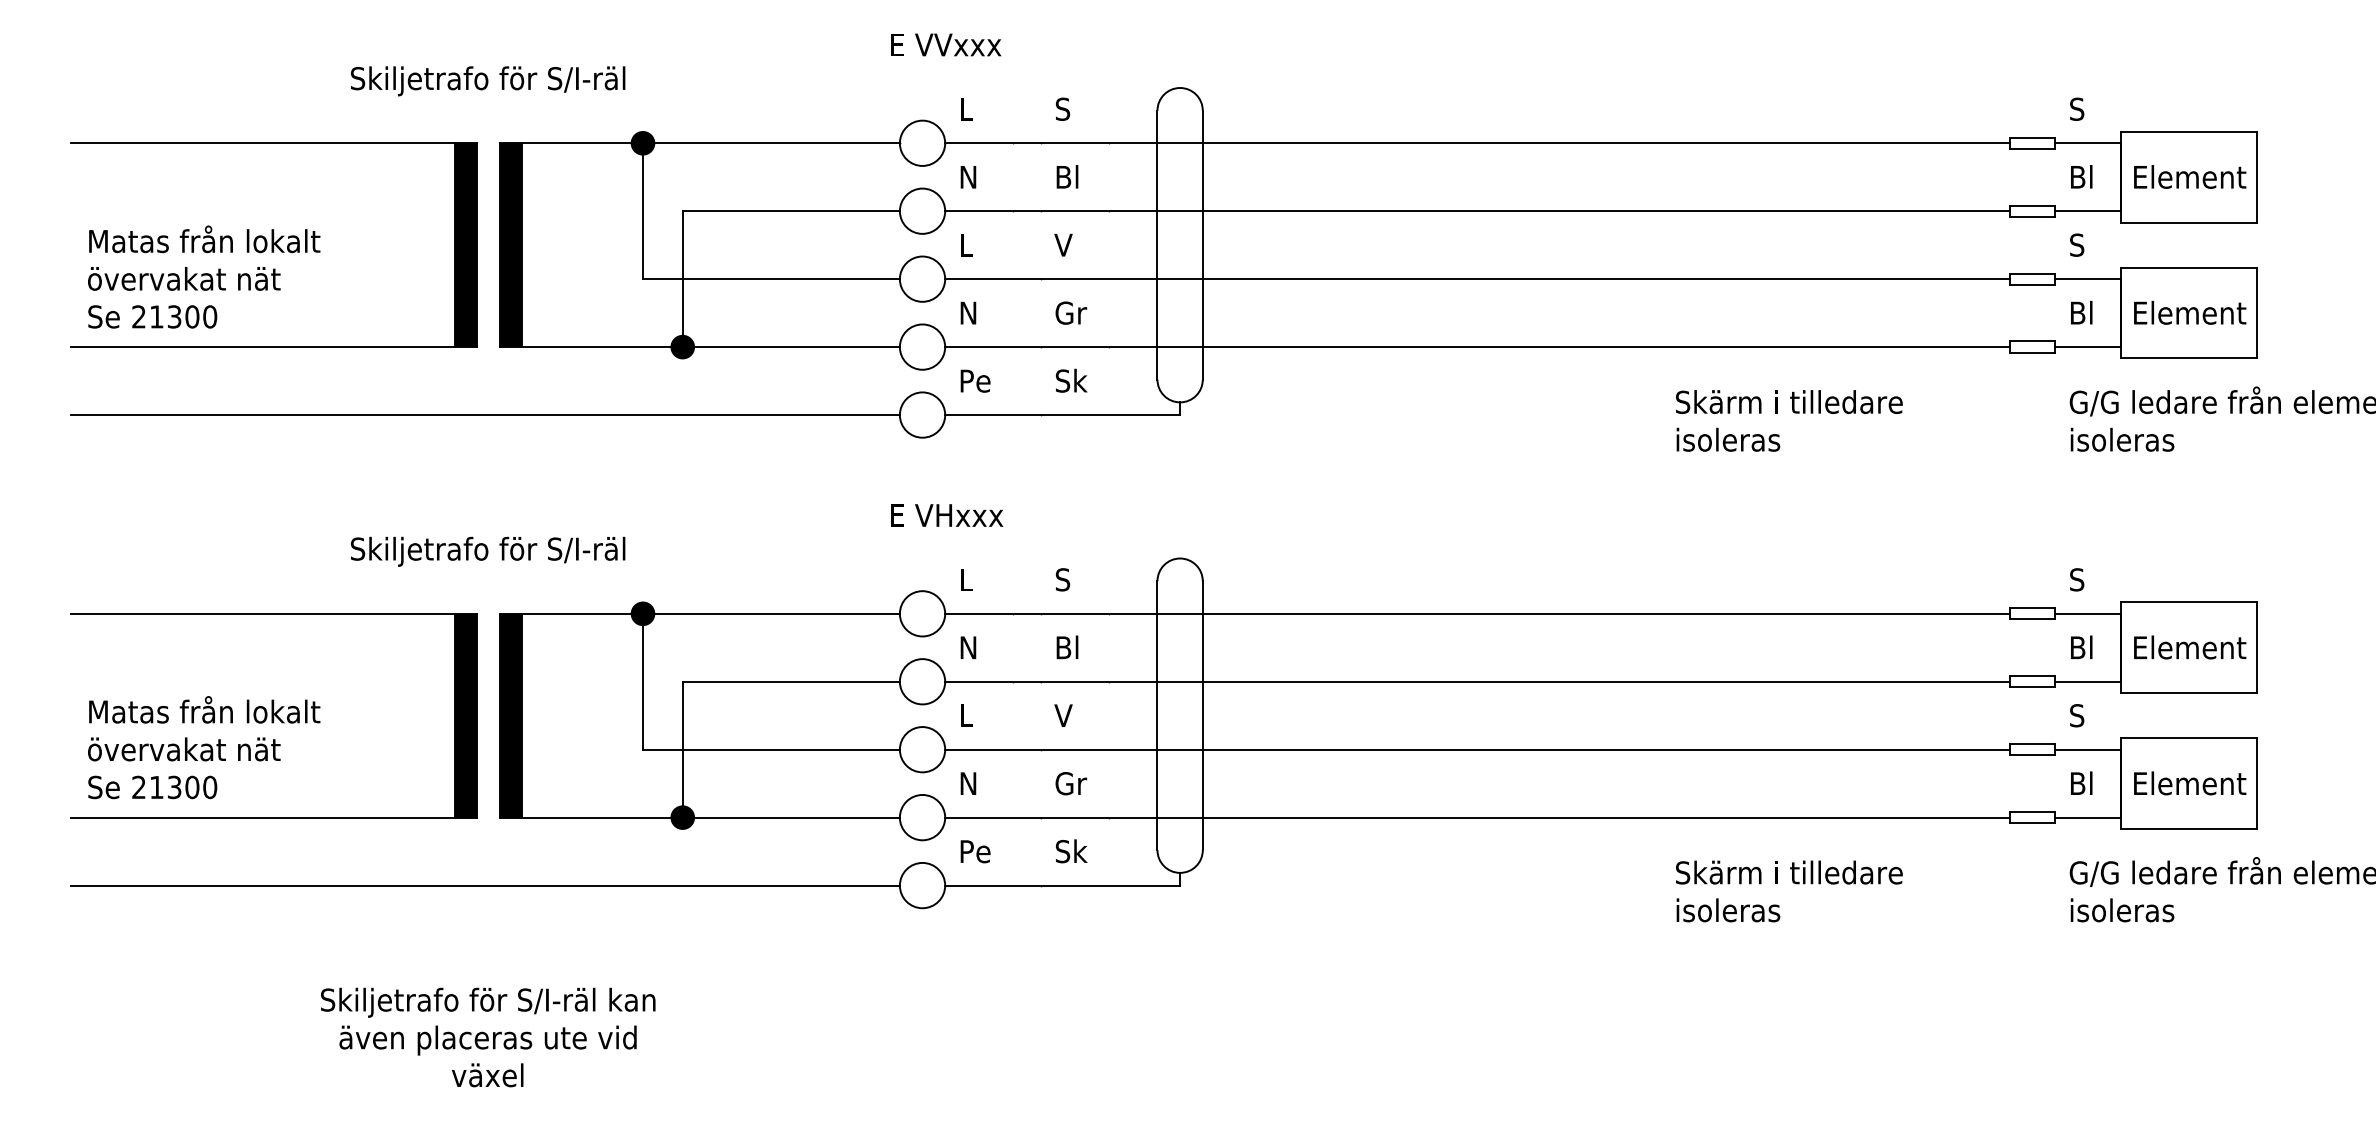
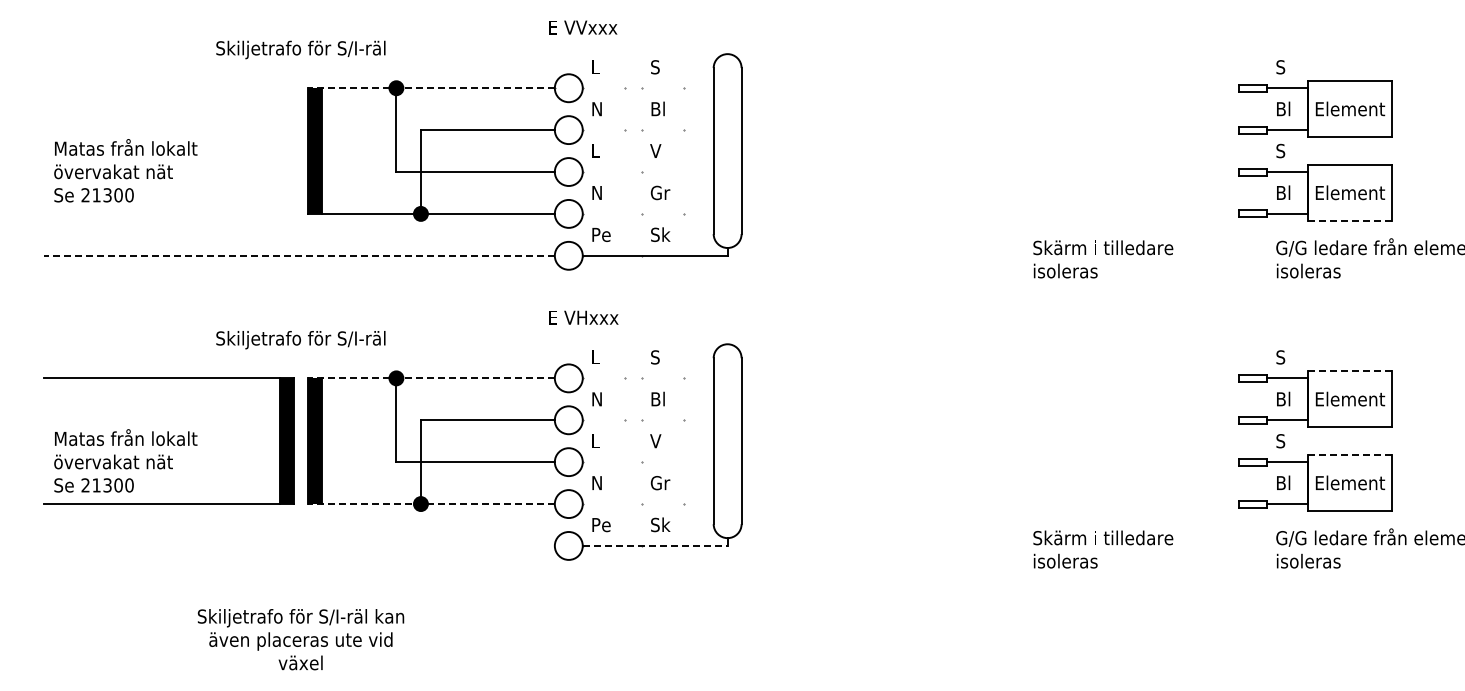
part: (273, 143) -> (168, 88), removed
line: (698, 143) -> (430, 88), solid -> dashed
line: (1476, 143) -> (910, 88), removed
line: (1476, 211) -> (910, 130), removed
line: (1476, 279) -> (910, 172), removed
line: (1476, 346) -> (910, 213), removed
line: (2188, 357) -> (1349, 220), solid -> dashed
line: (484, 414) -> (298, 255), solid -> dashed
line: (2188, 602) -> (1349, 371), solid -> dashed
line: (698, 614) -> (430, 378), solid -> dashed
line: (1476, 614) -> (910, 378), removed
line: (1476, 682) -> (910, 420), removed
line: (2188, 738) -> (1349, 455), solid -> dashed
line: (1476, 750) -> (910, 462), removed
line: (698, 818) -> (430, 504), solid -> dashed
line: (1476, 818) -> (910, 504), removed
line: (484, 884) -> (298, 545), removed
line: (1063, 884) -> (655, 545), solid -> dashed

